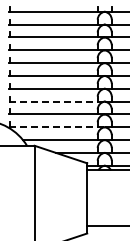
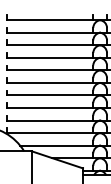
line: (57, 101) -> (53, 107), dashed -> solid
line: (57, 127) -> (53, 133), dashed -> solid

